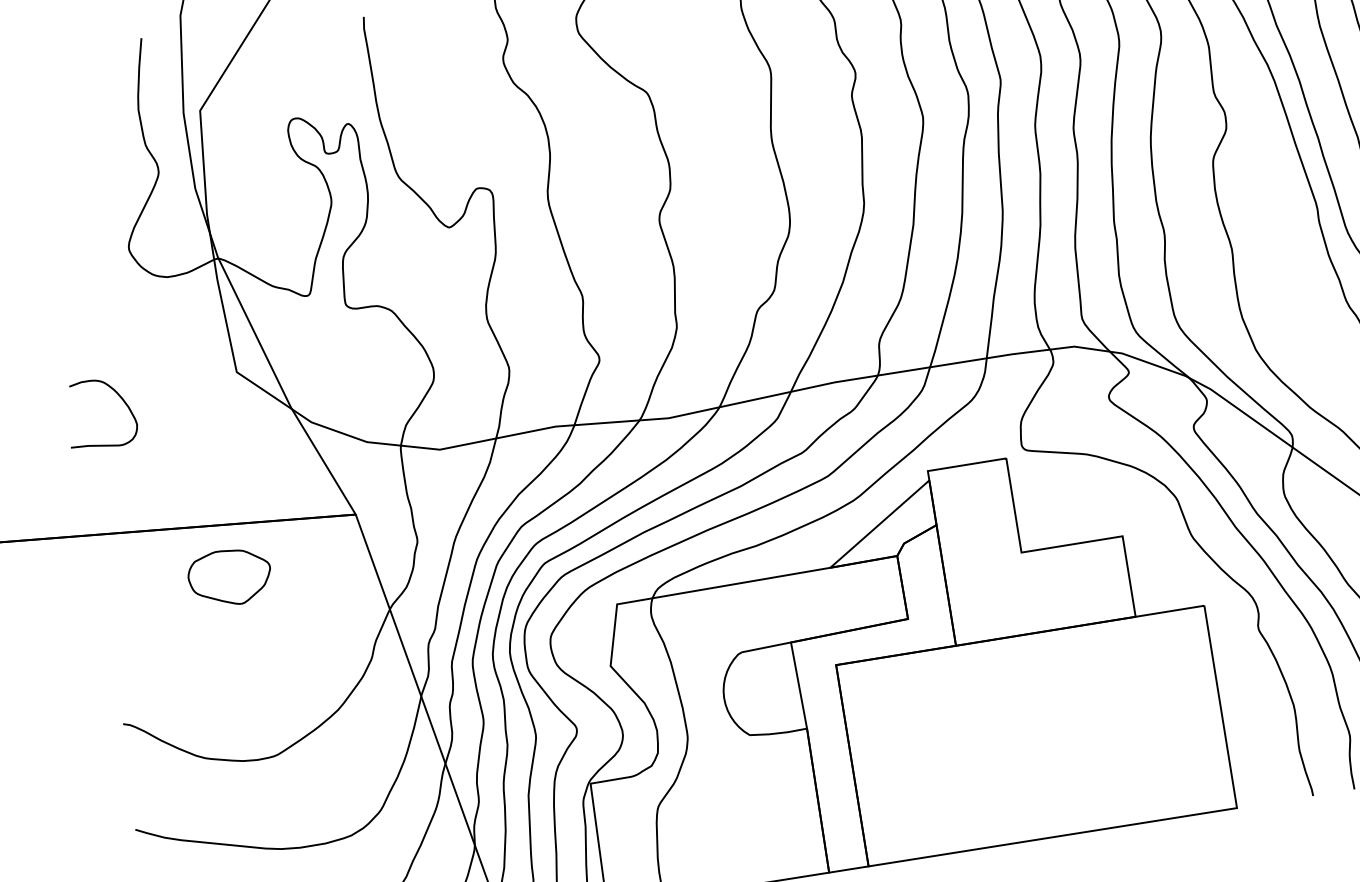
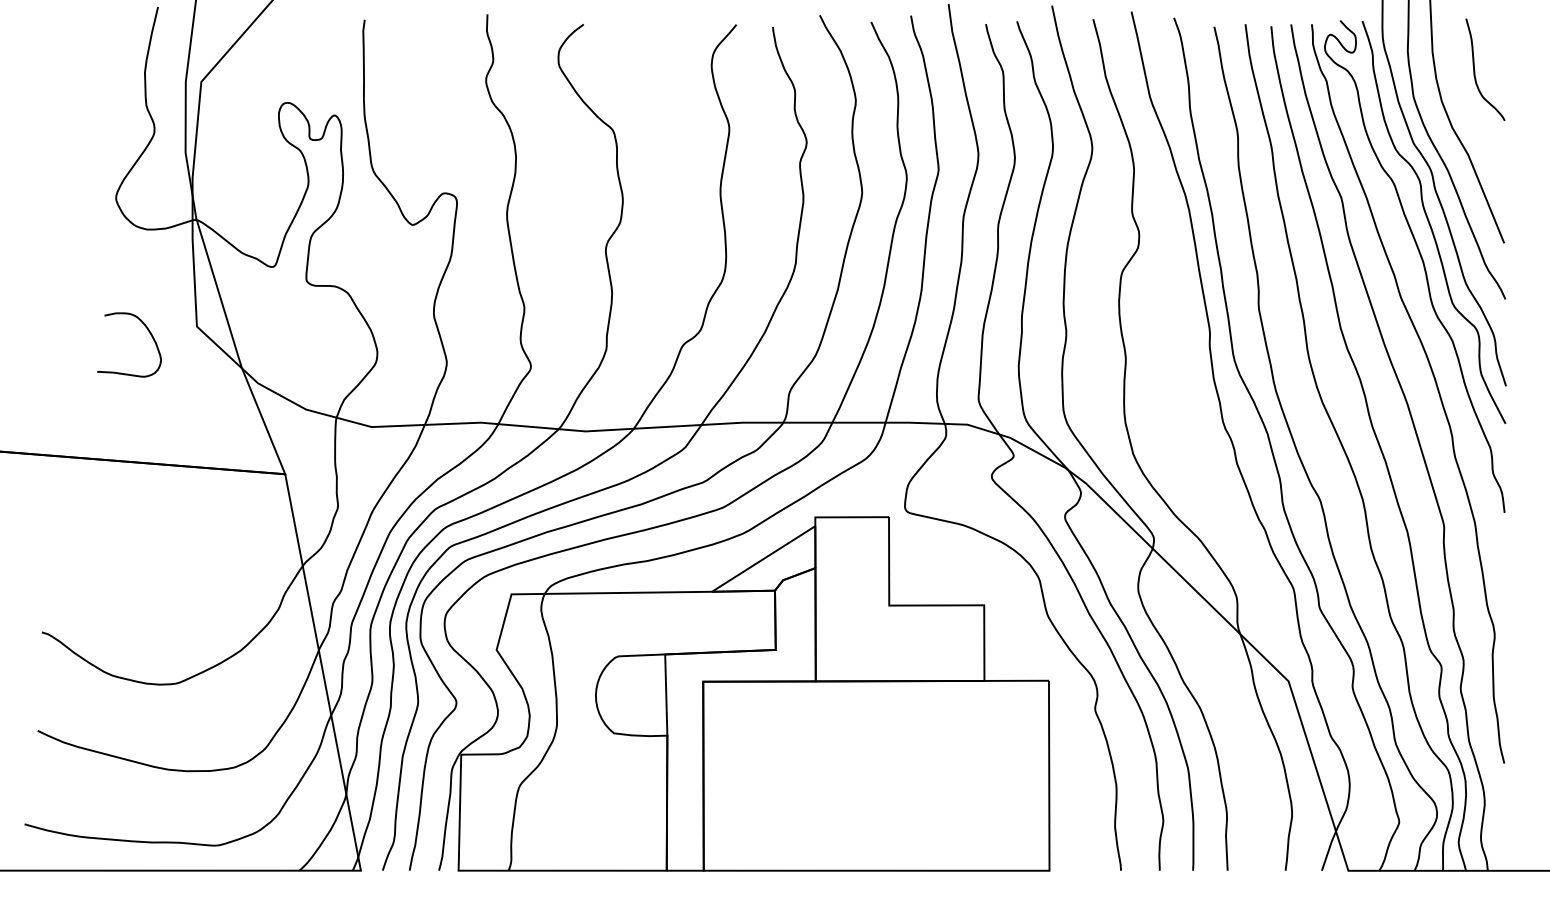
curve: (117, 395) -> (147, 330), moved
part: (229, 577) -> (160, 513), removed

